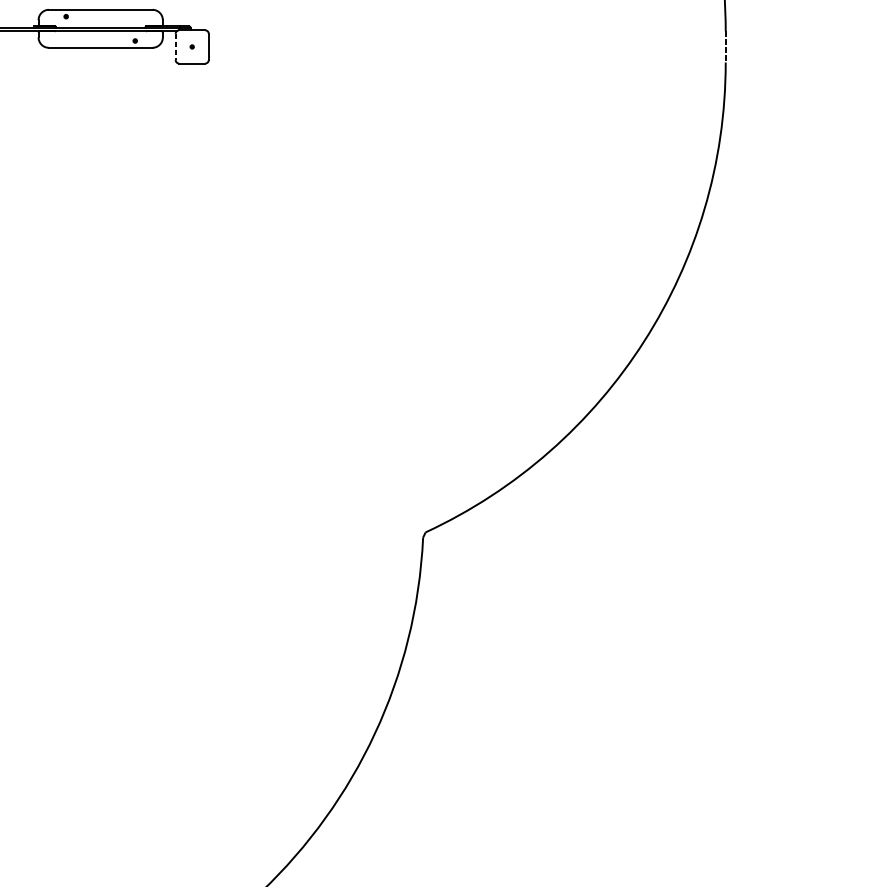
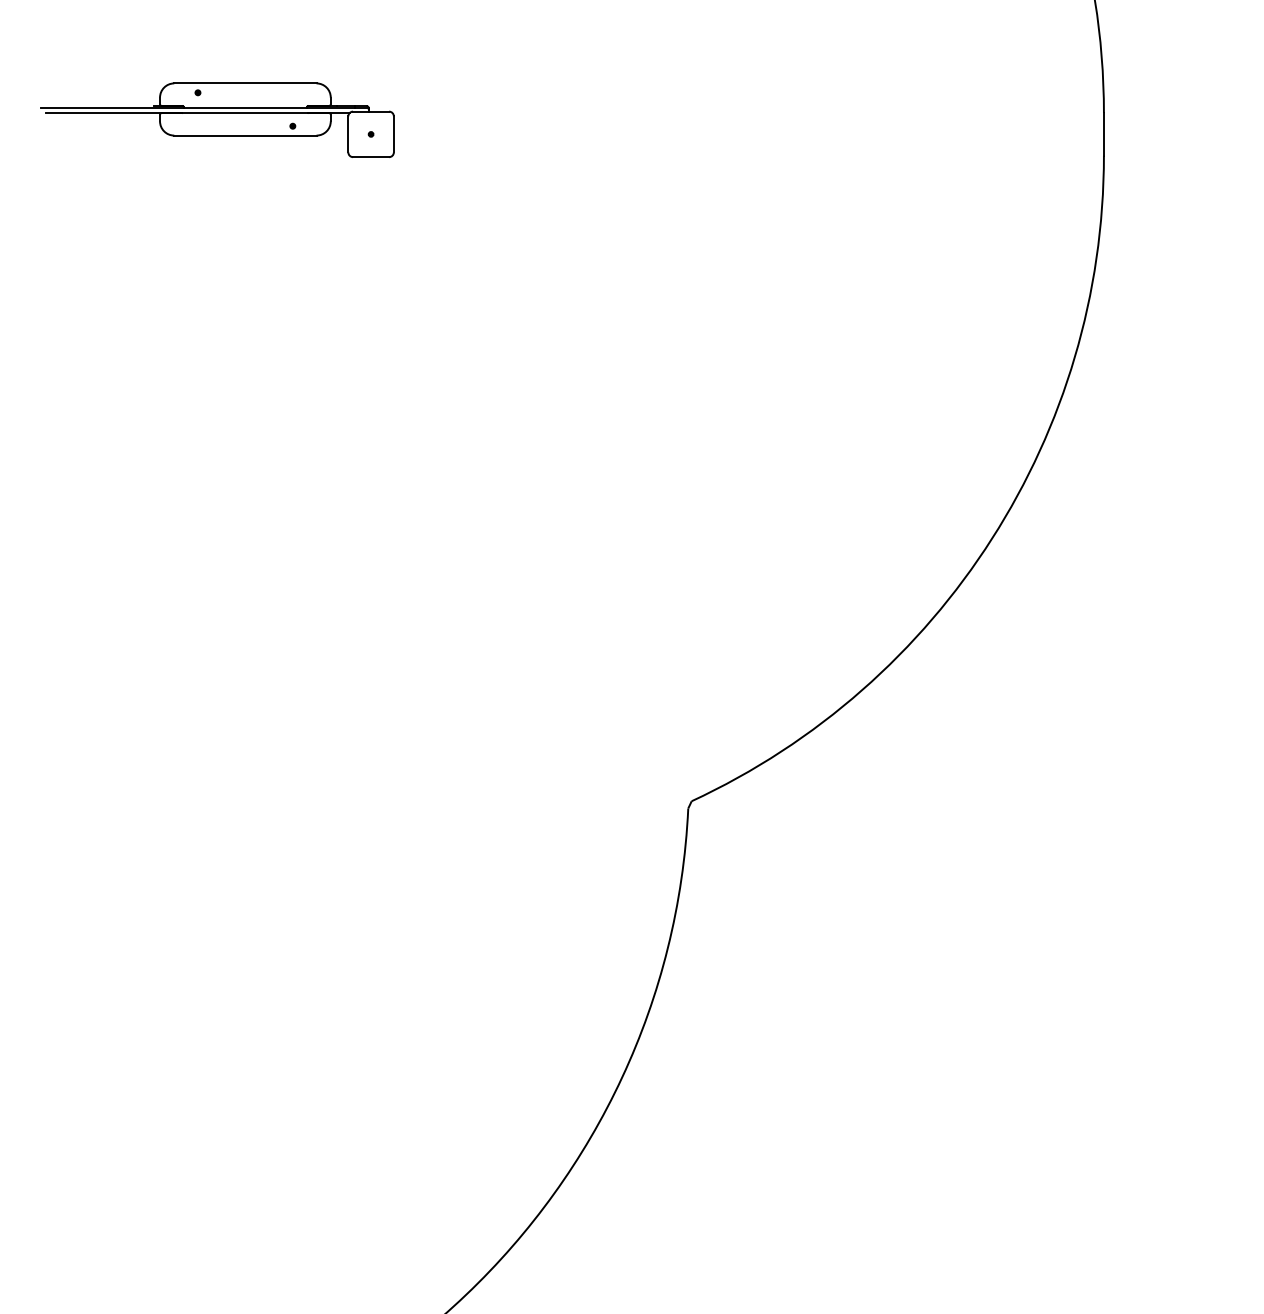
line: (175, 47) -> (348, 134), dashed -> solid
line: (725, 47) -> (1103, 134), dashed -> solid

